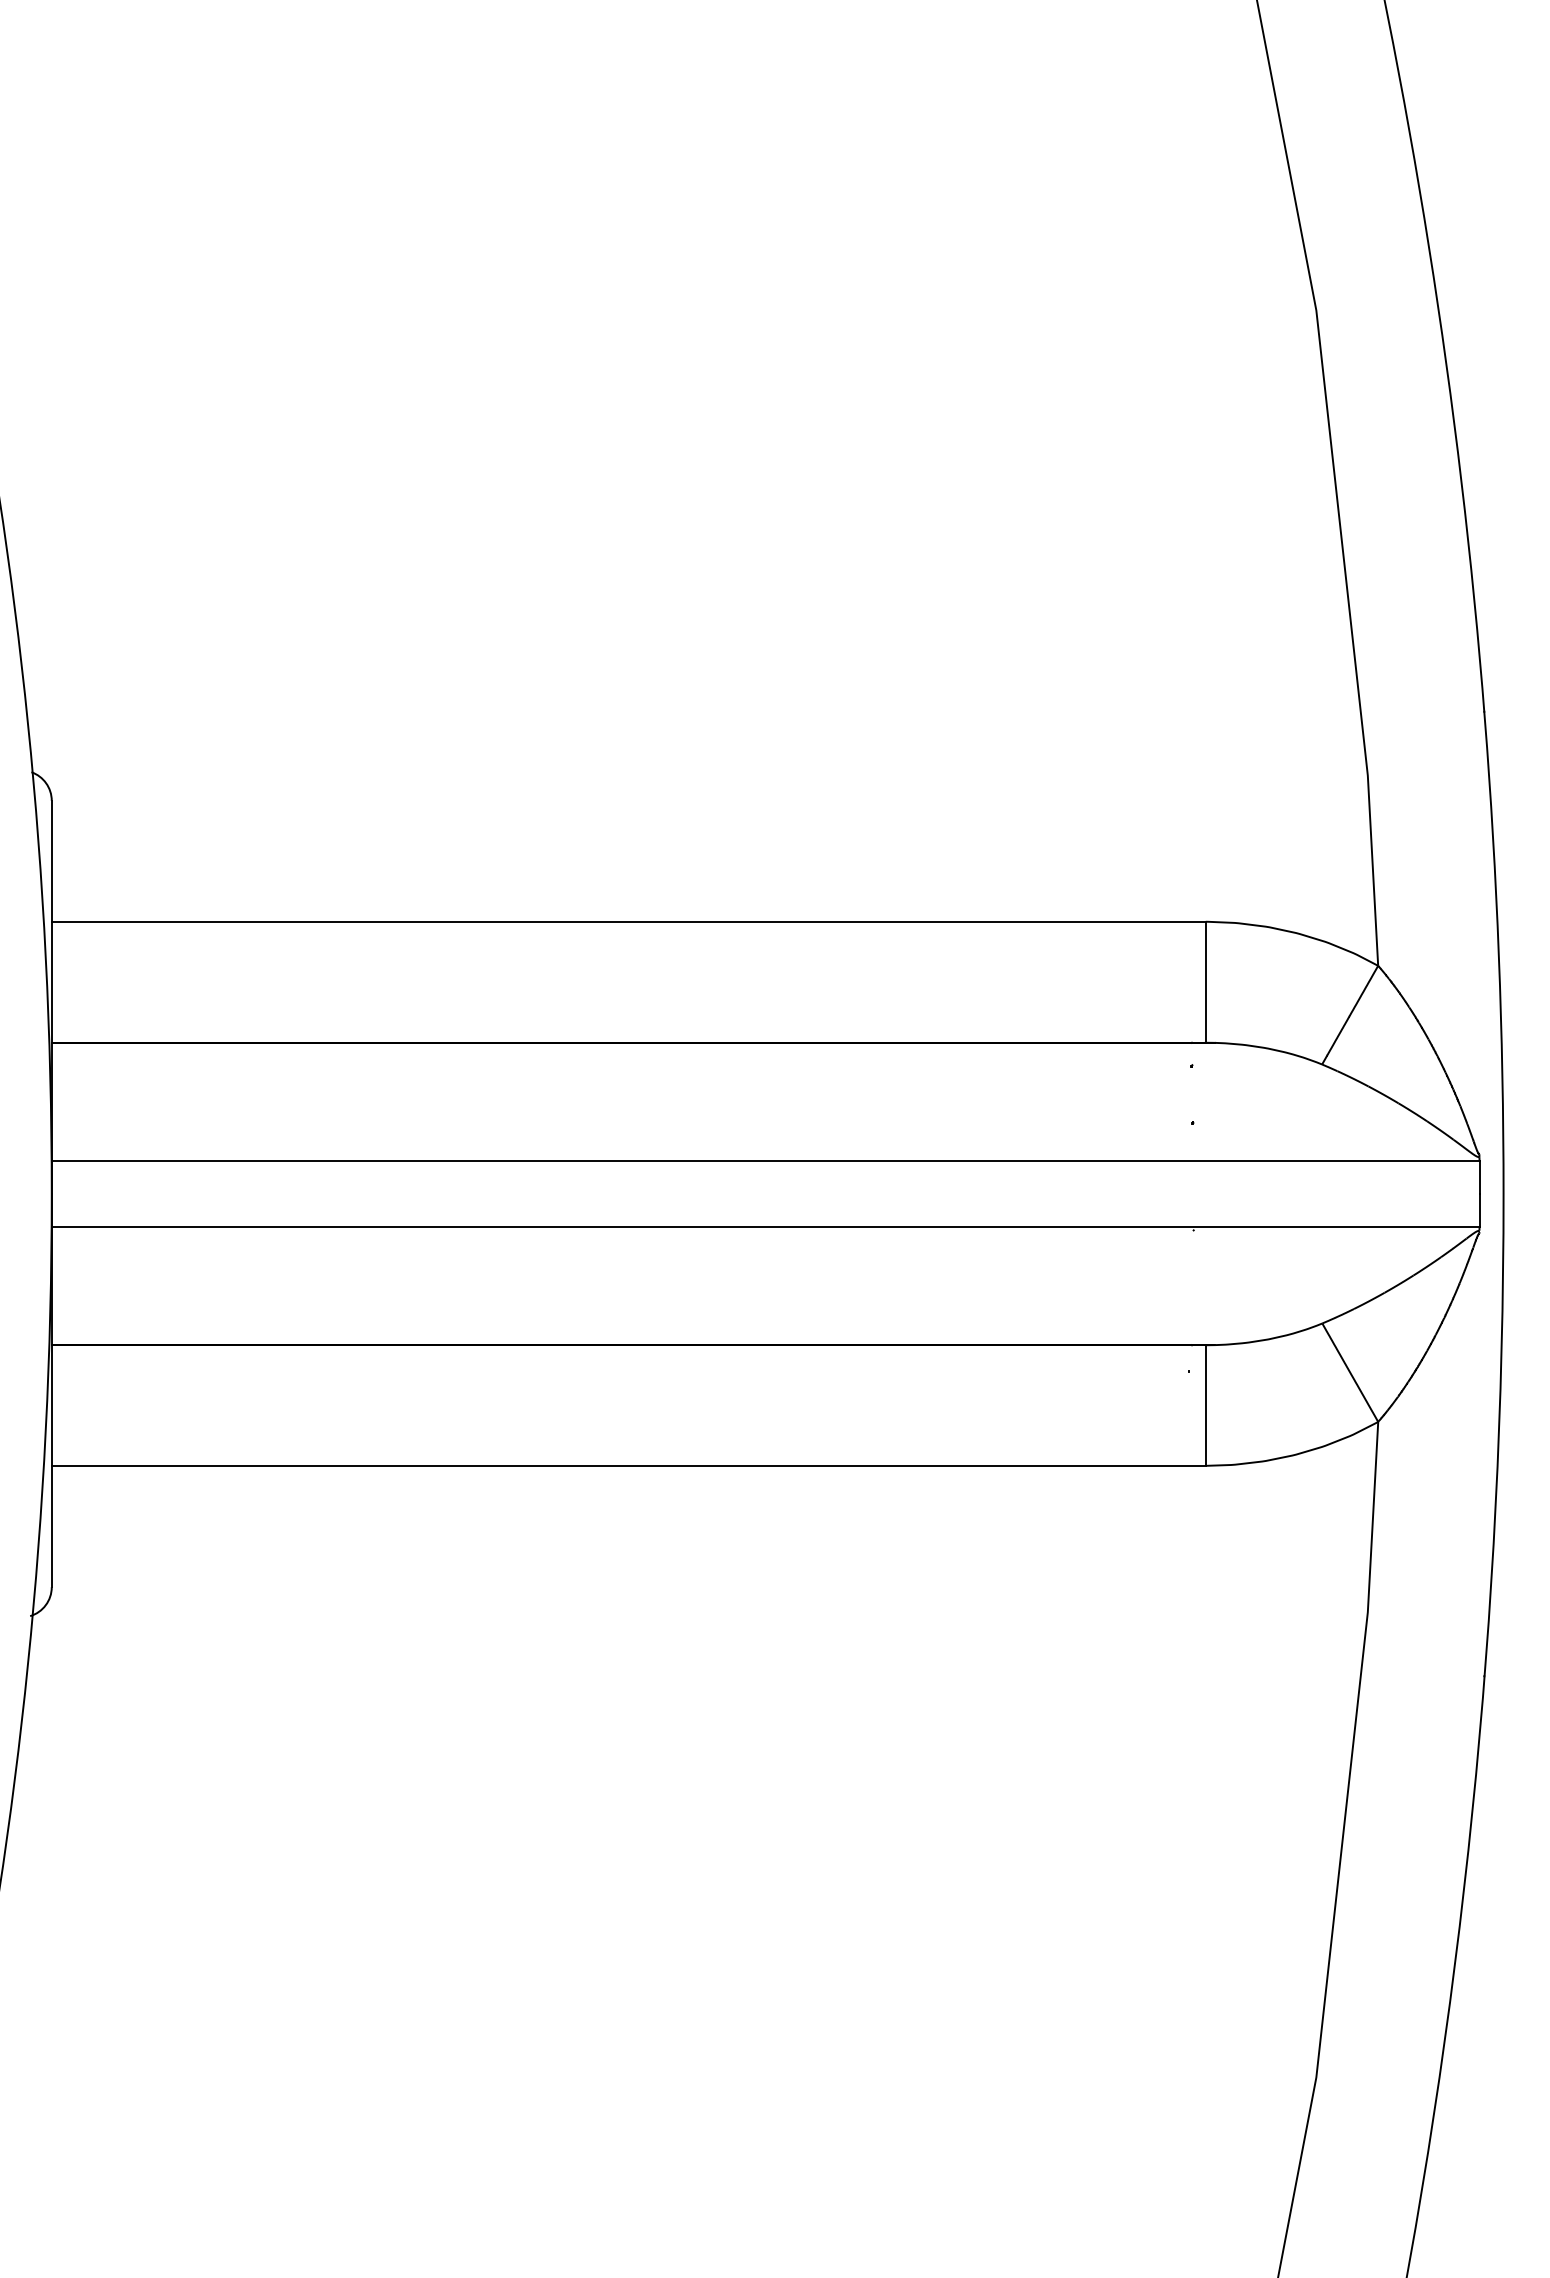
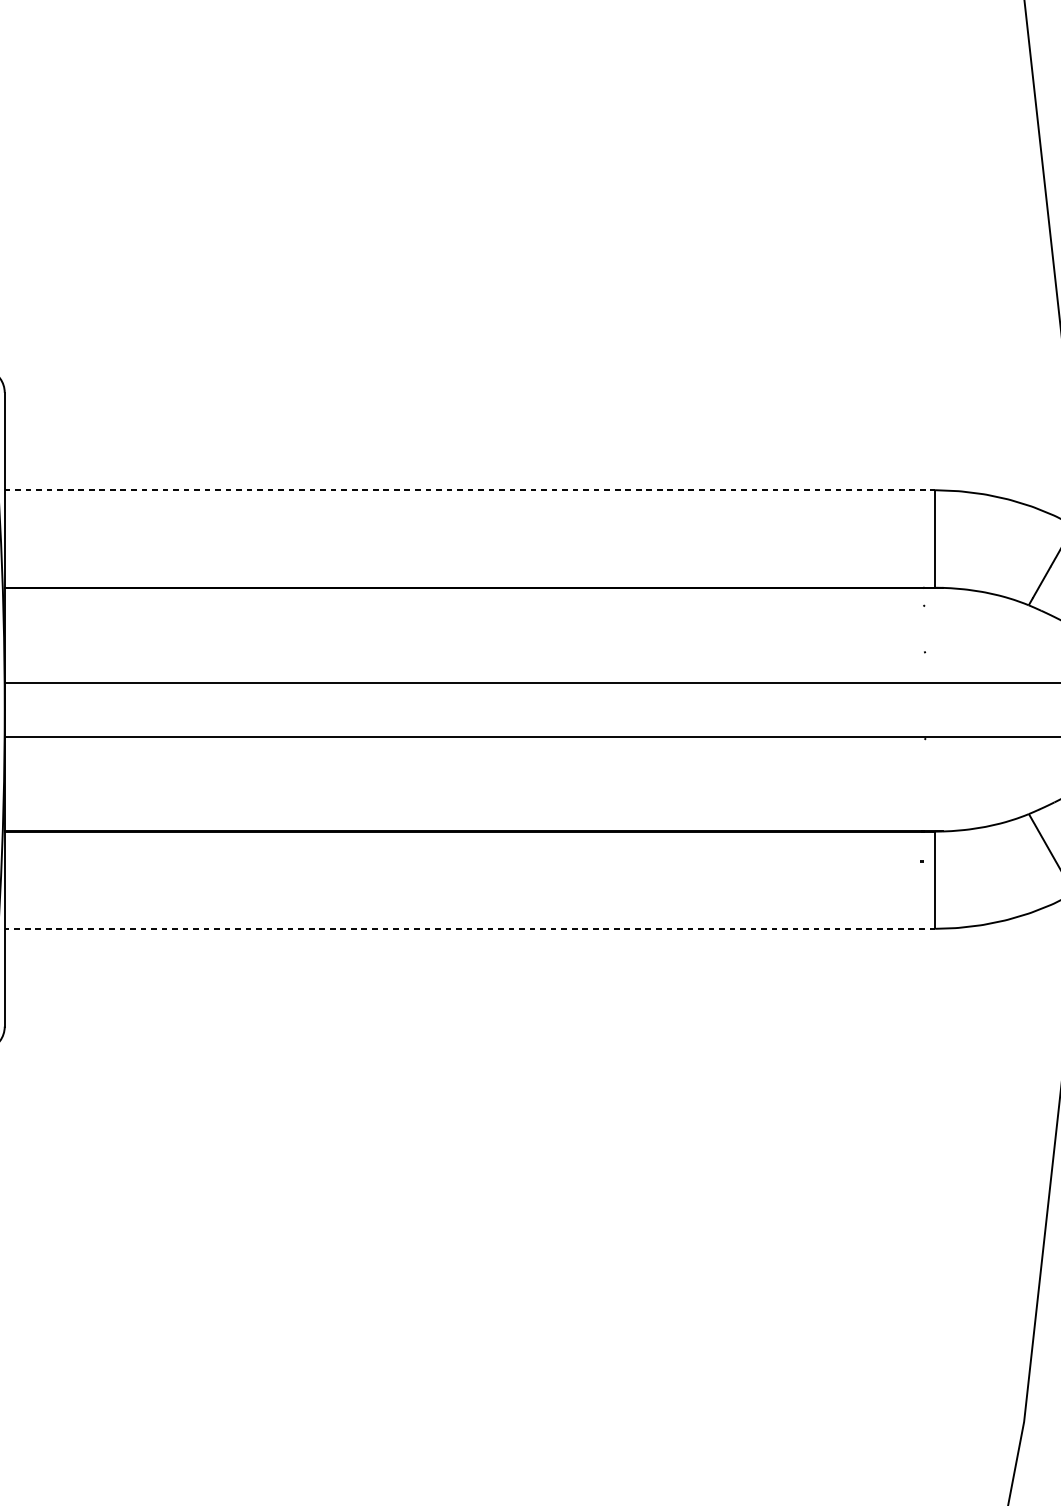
line: (628, 921) -> (469, 490), solid -> dashed
line: (628, 1465) -> (469, 928), solid -> dashed

